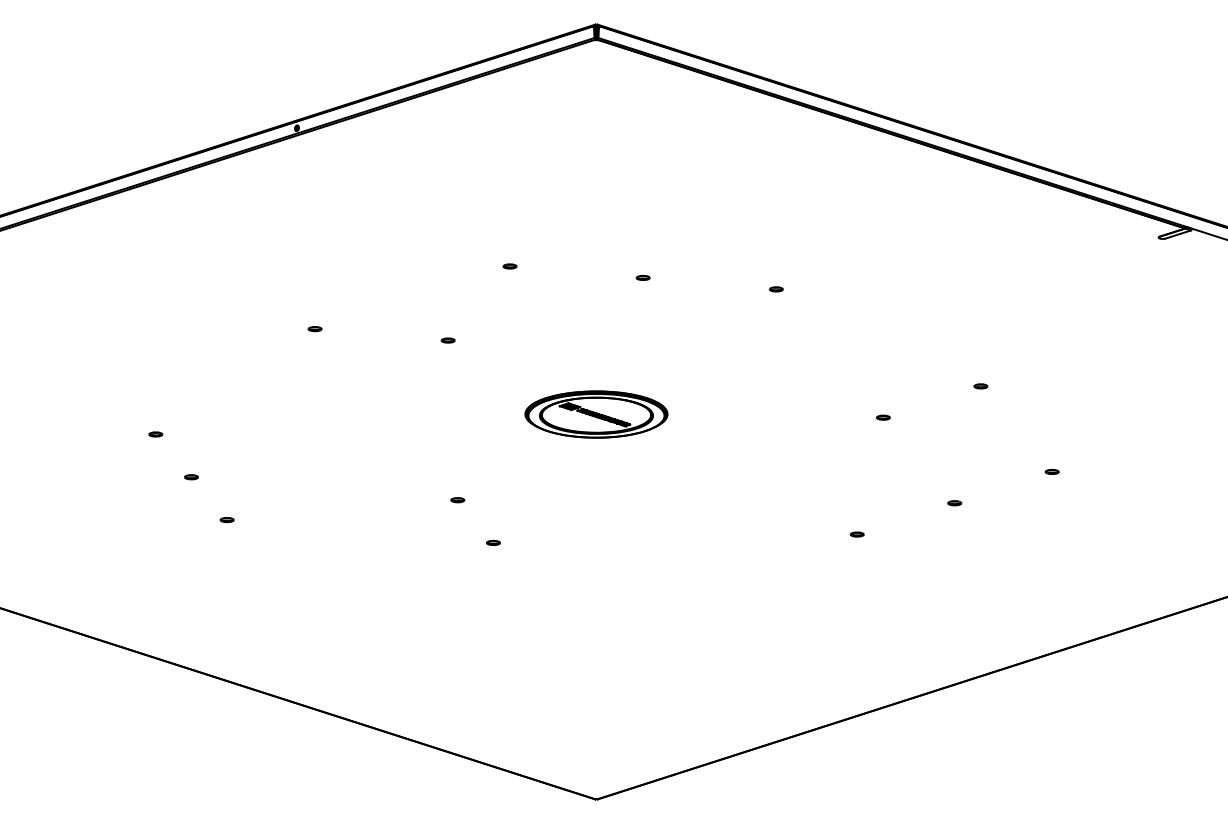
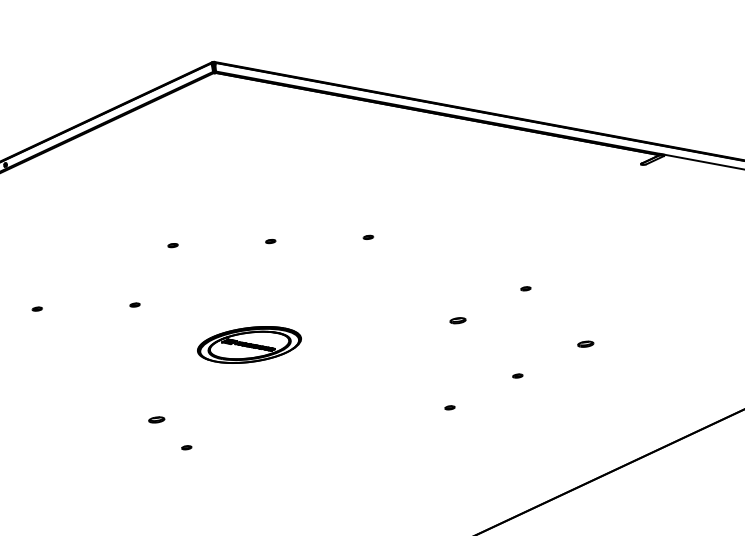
part: (883, 417) -> (458, 320), size x1.6
part: (1051, 471) -> (585, 344), size x1.6
part: (457, 500) -> (156, 420), size x1.6

